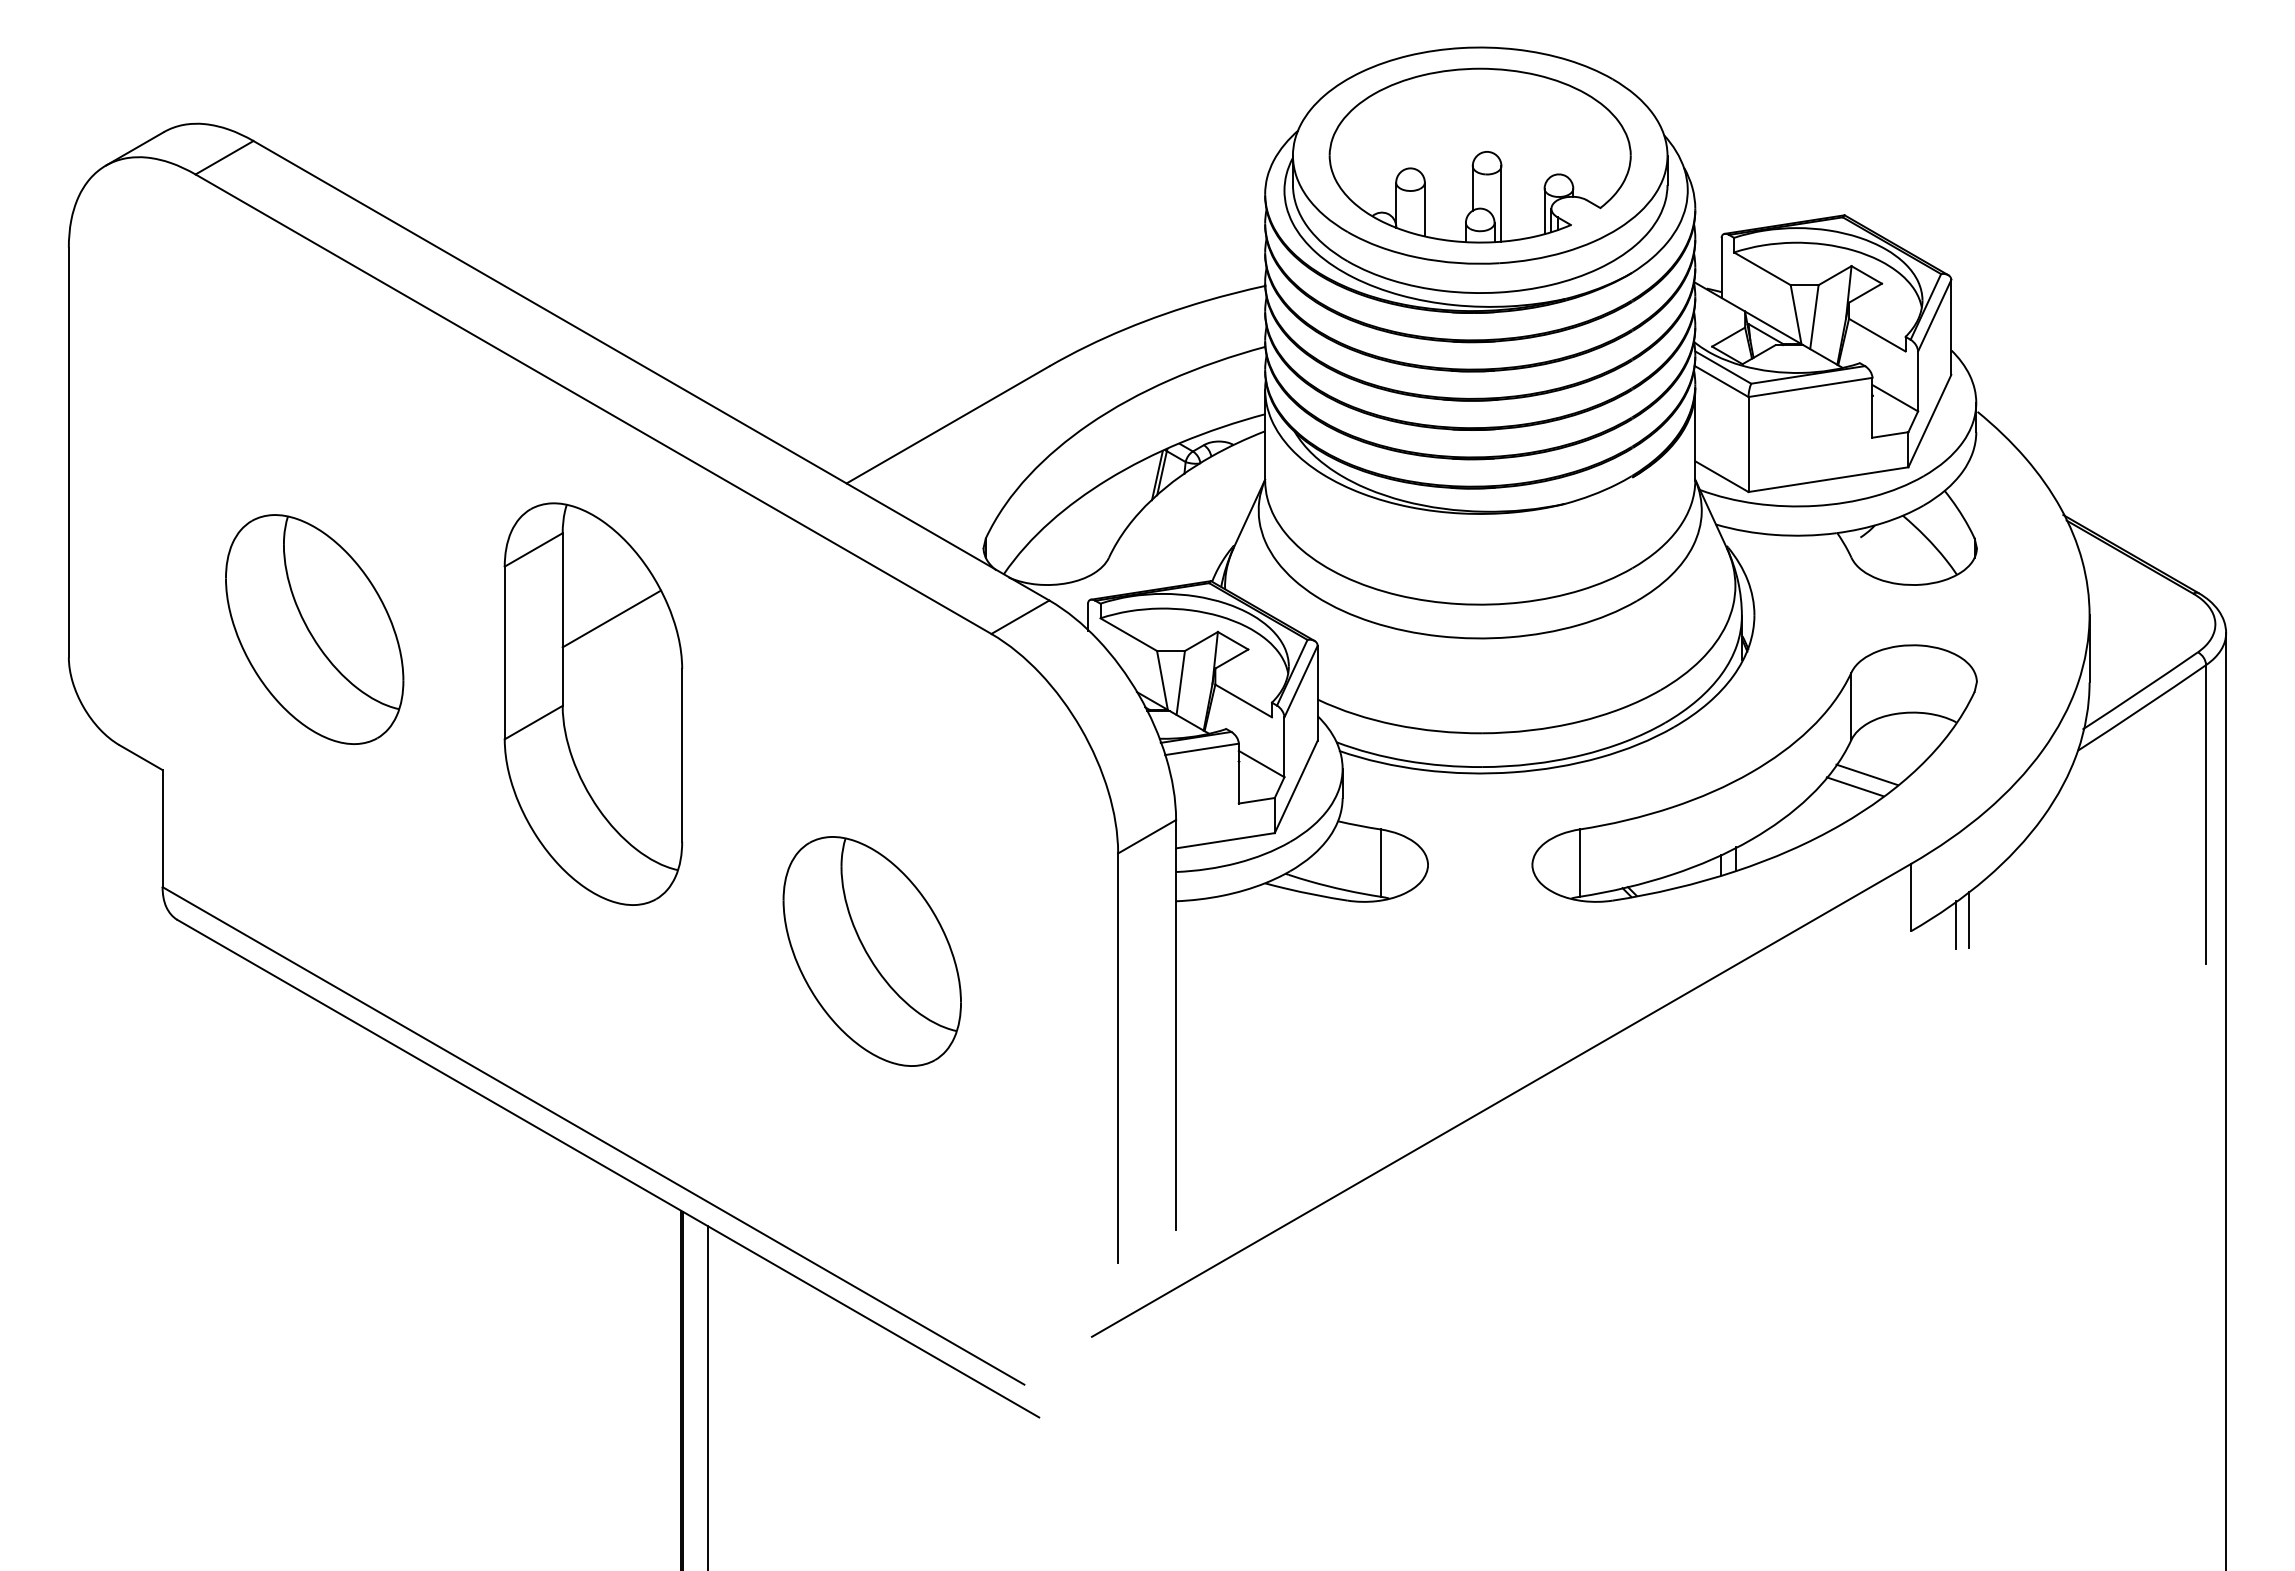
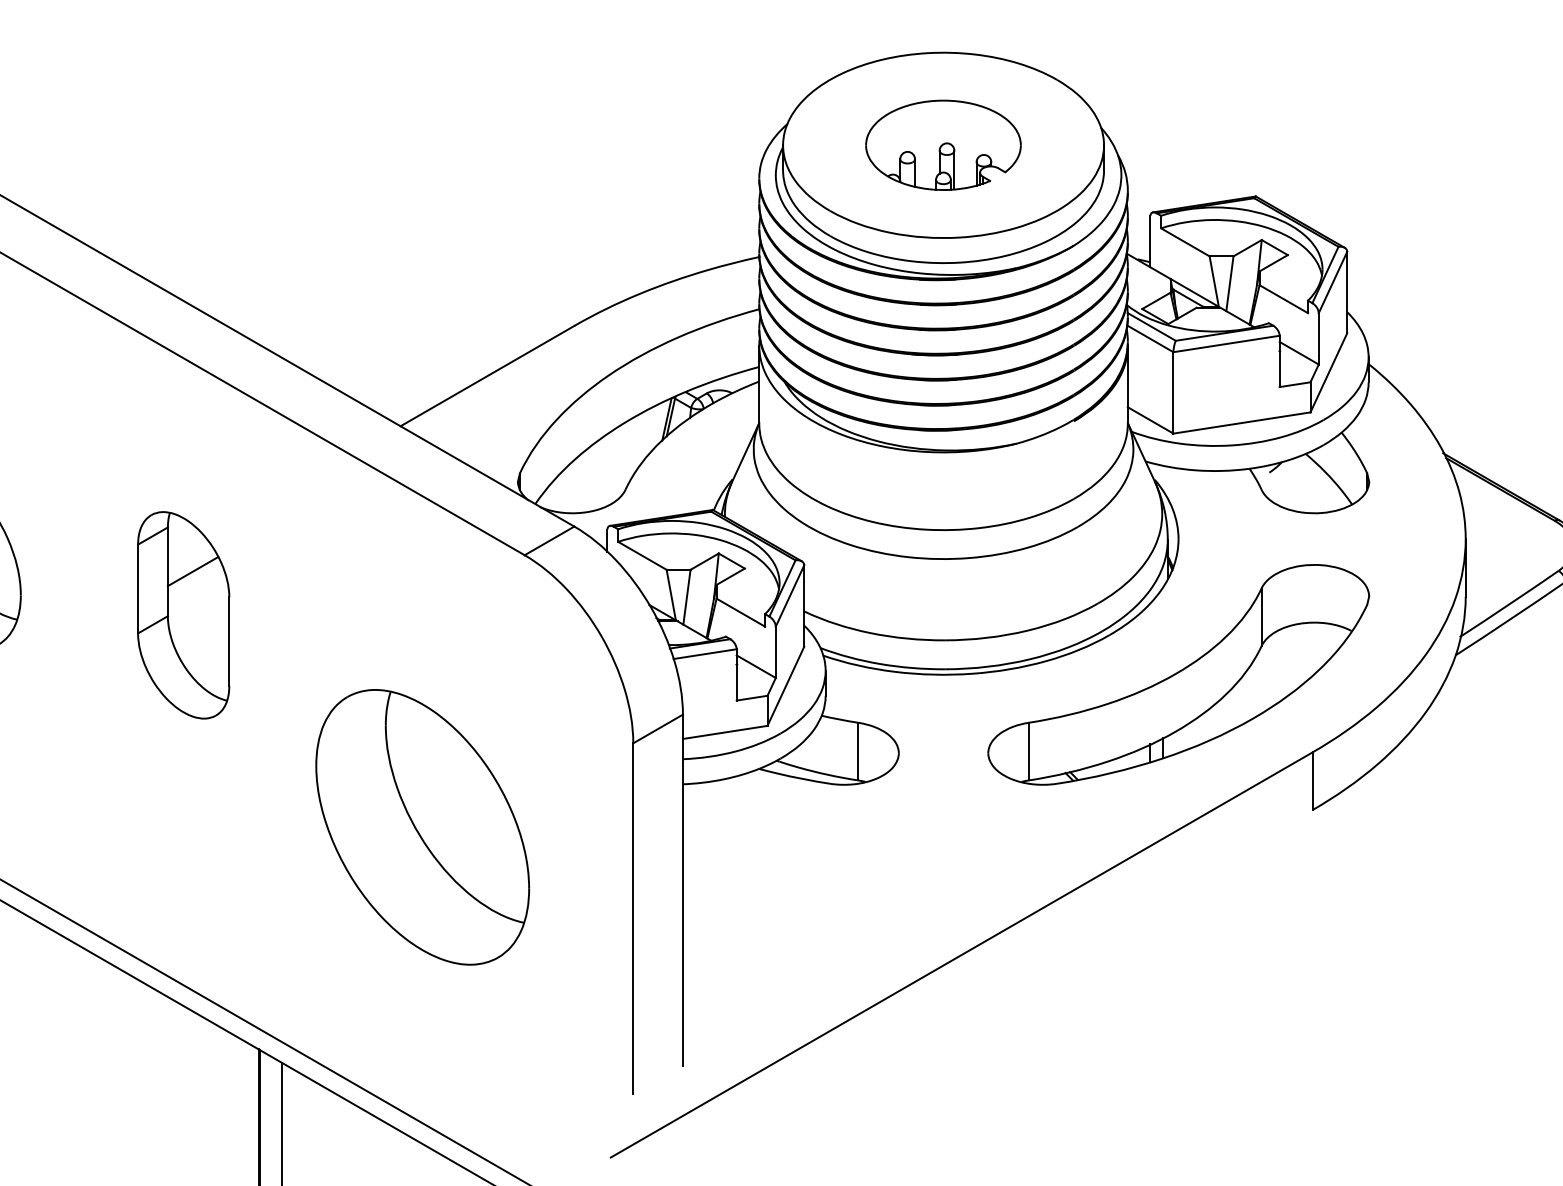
part: (1479, 155) -> (942, 145), size x0.6
part: (593, 703) -> (183, 614), size x0.6
line: (1866, 774) -> (1274, 675), removed
line: (1854, 786) -> (1264, 685), removed
line: (1969, 920) -> (1362, 800), removed
line: (1955, 925) -> (1350, 805), removed
part: (871, 951) -> (421, 827), size x1.4

